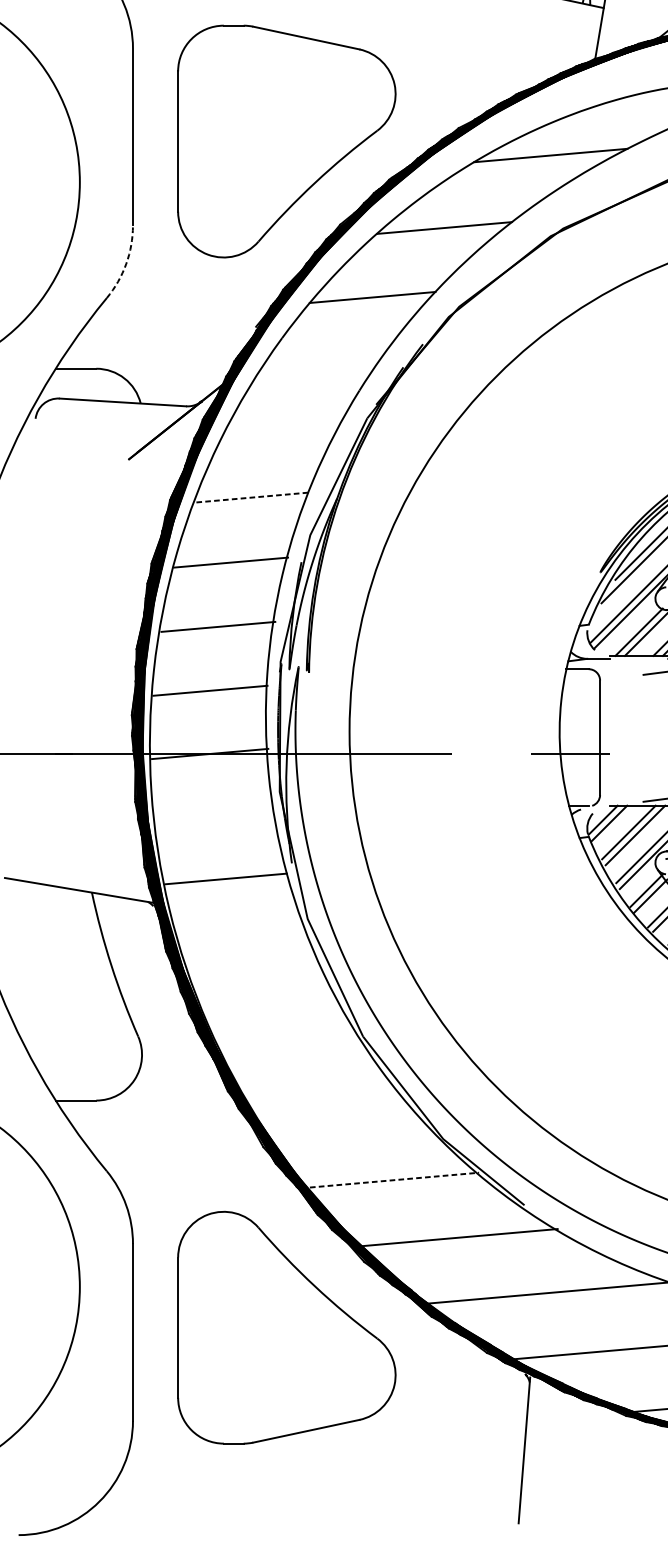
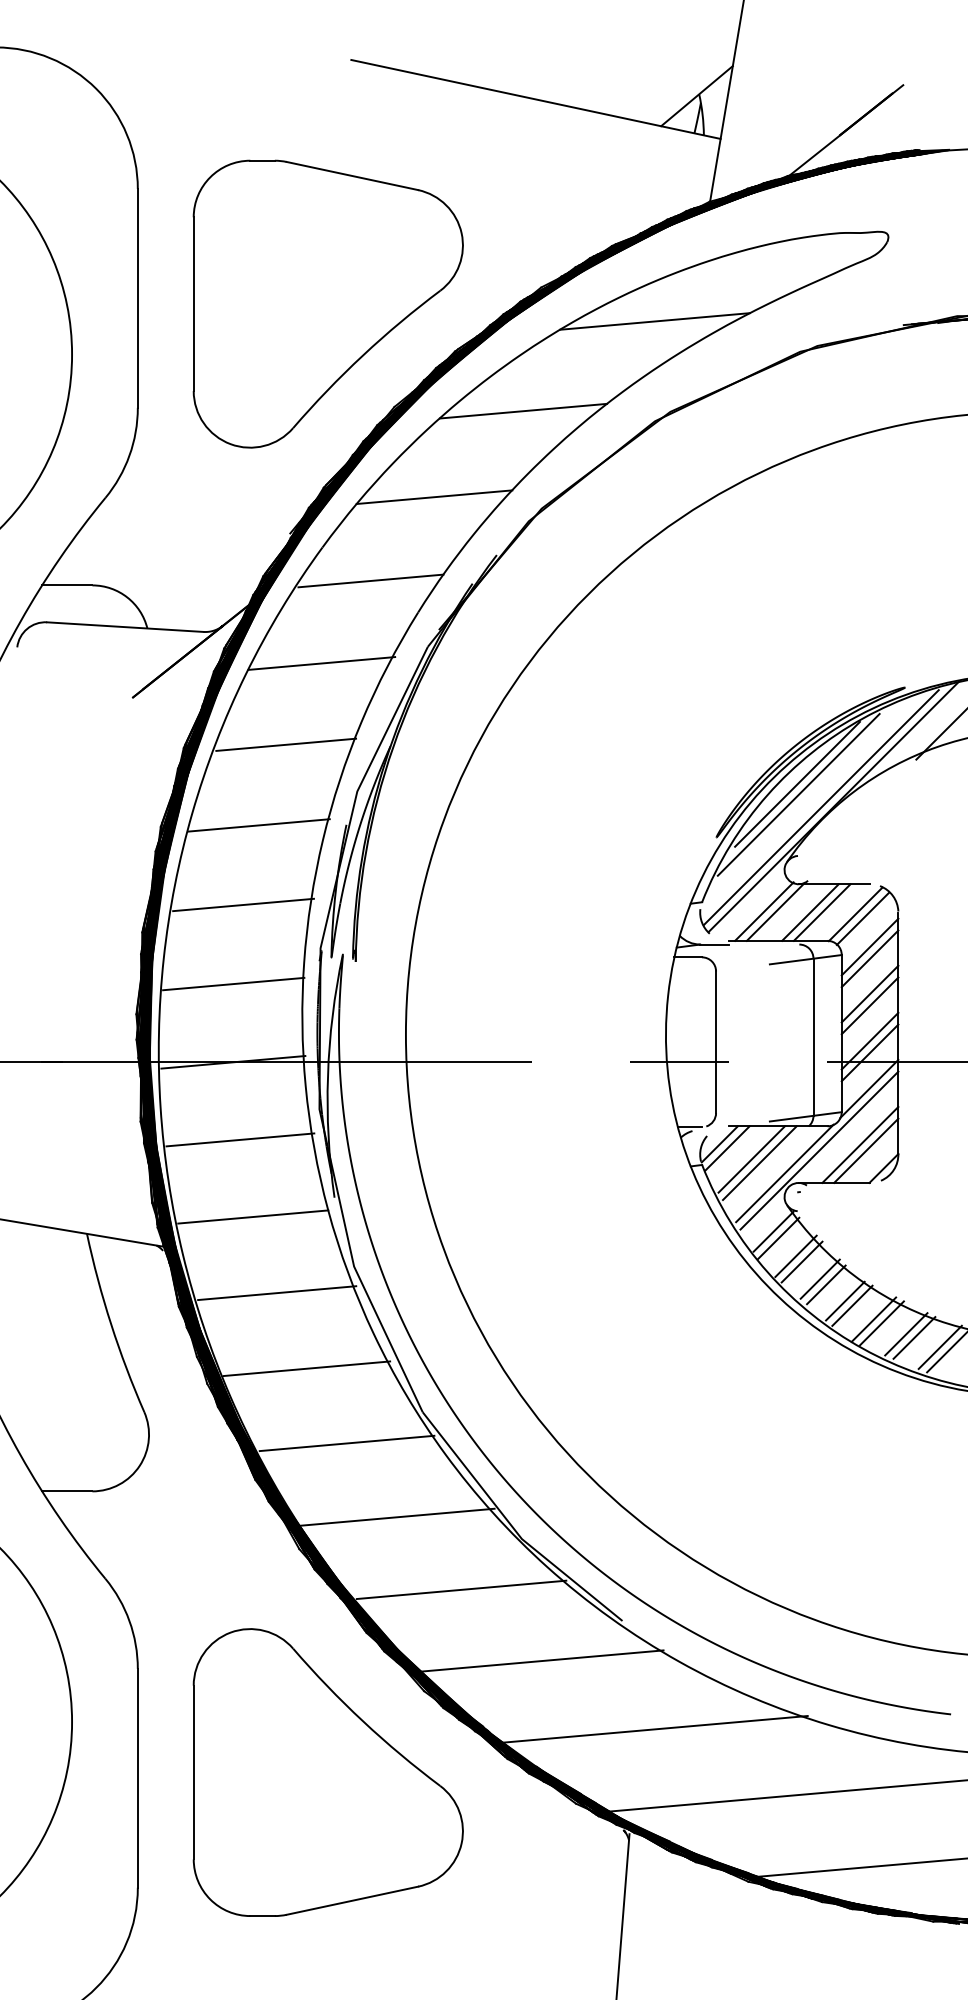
arc: (126, 263) -> (129, 455), dashed -> solid
line: (320, 364) -> (370, 580), added
line: (281, 431) -> (321, 663), added
line: (253, 497) -> (286, 744), dashed -> solid
line: (215, 816) -> (240, 1139), added
line: (245, 940) -> (277, 1293), added
line: (269, 1001) -> (306, 1368), added
line: (301, 1061) -> (346, 1443), added
line: (342, 1120) -> (397, 1516), added
line: (395, 1179) -> (462, 1589), dashed -> solid

